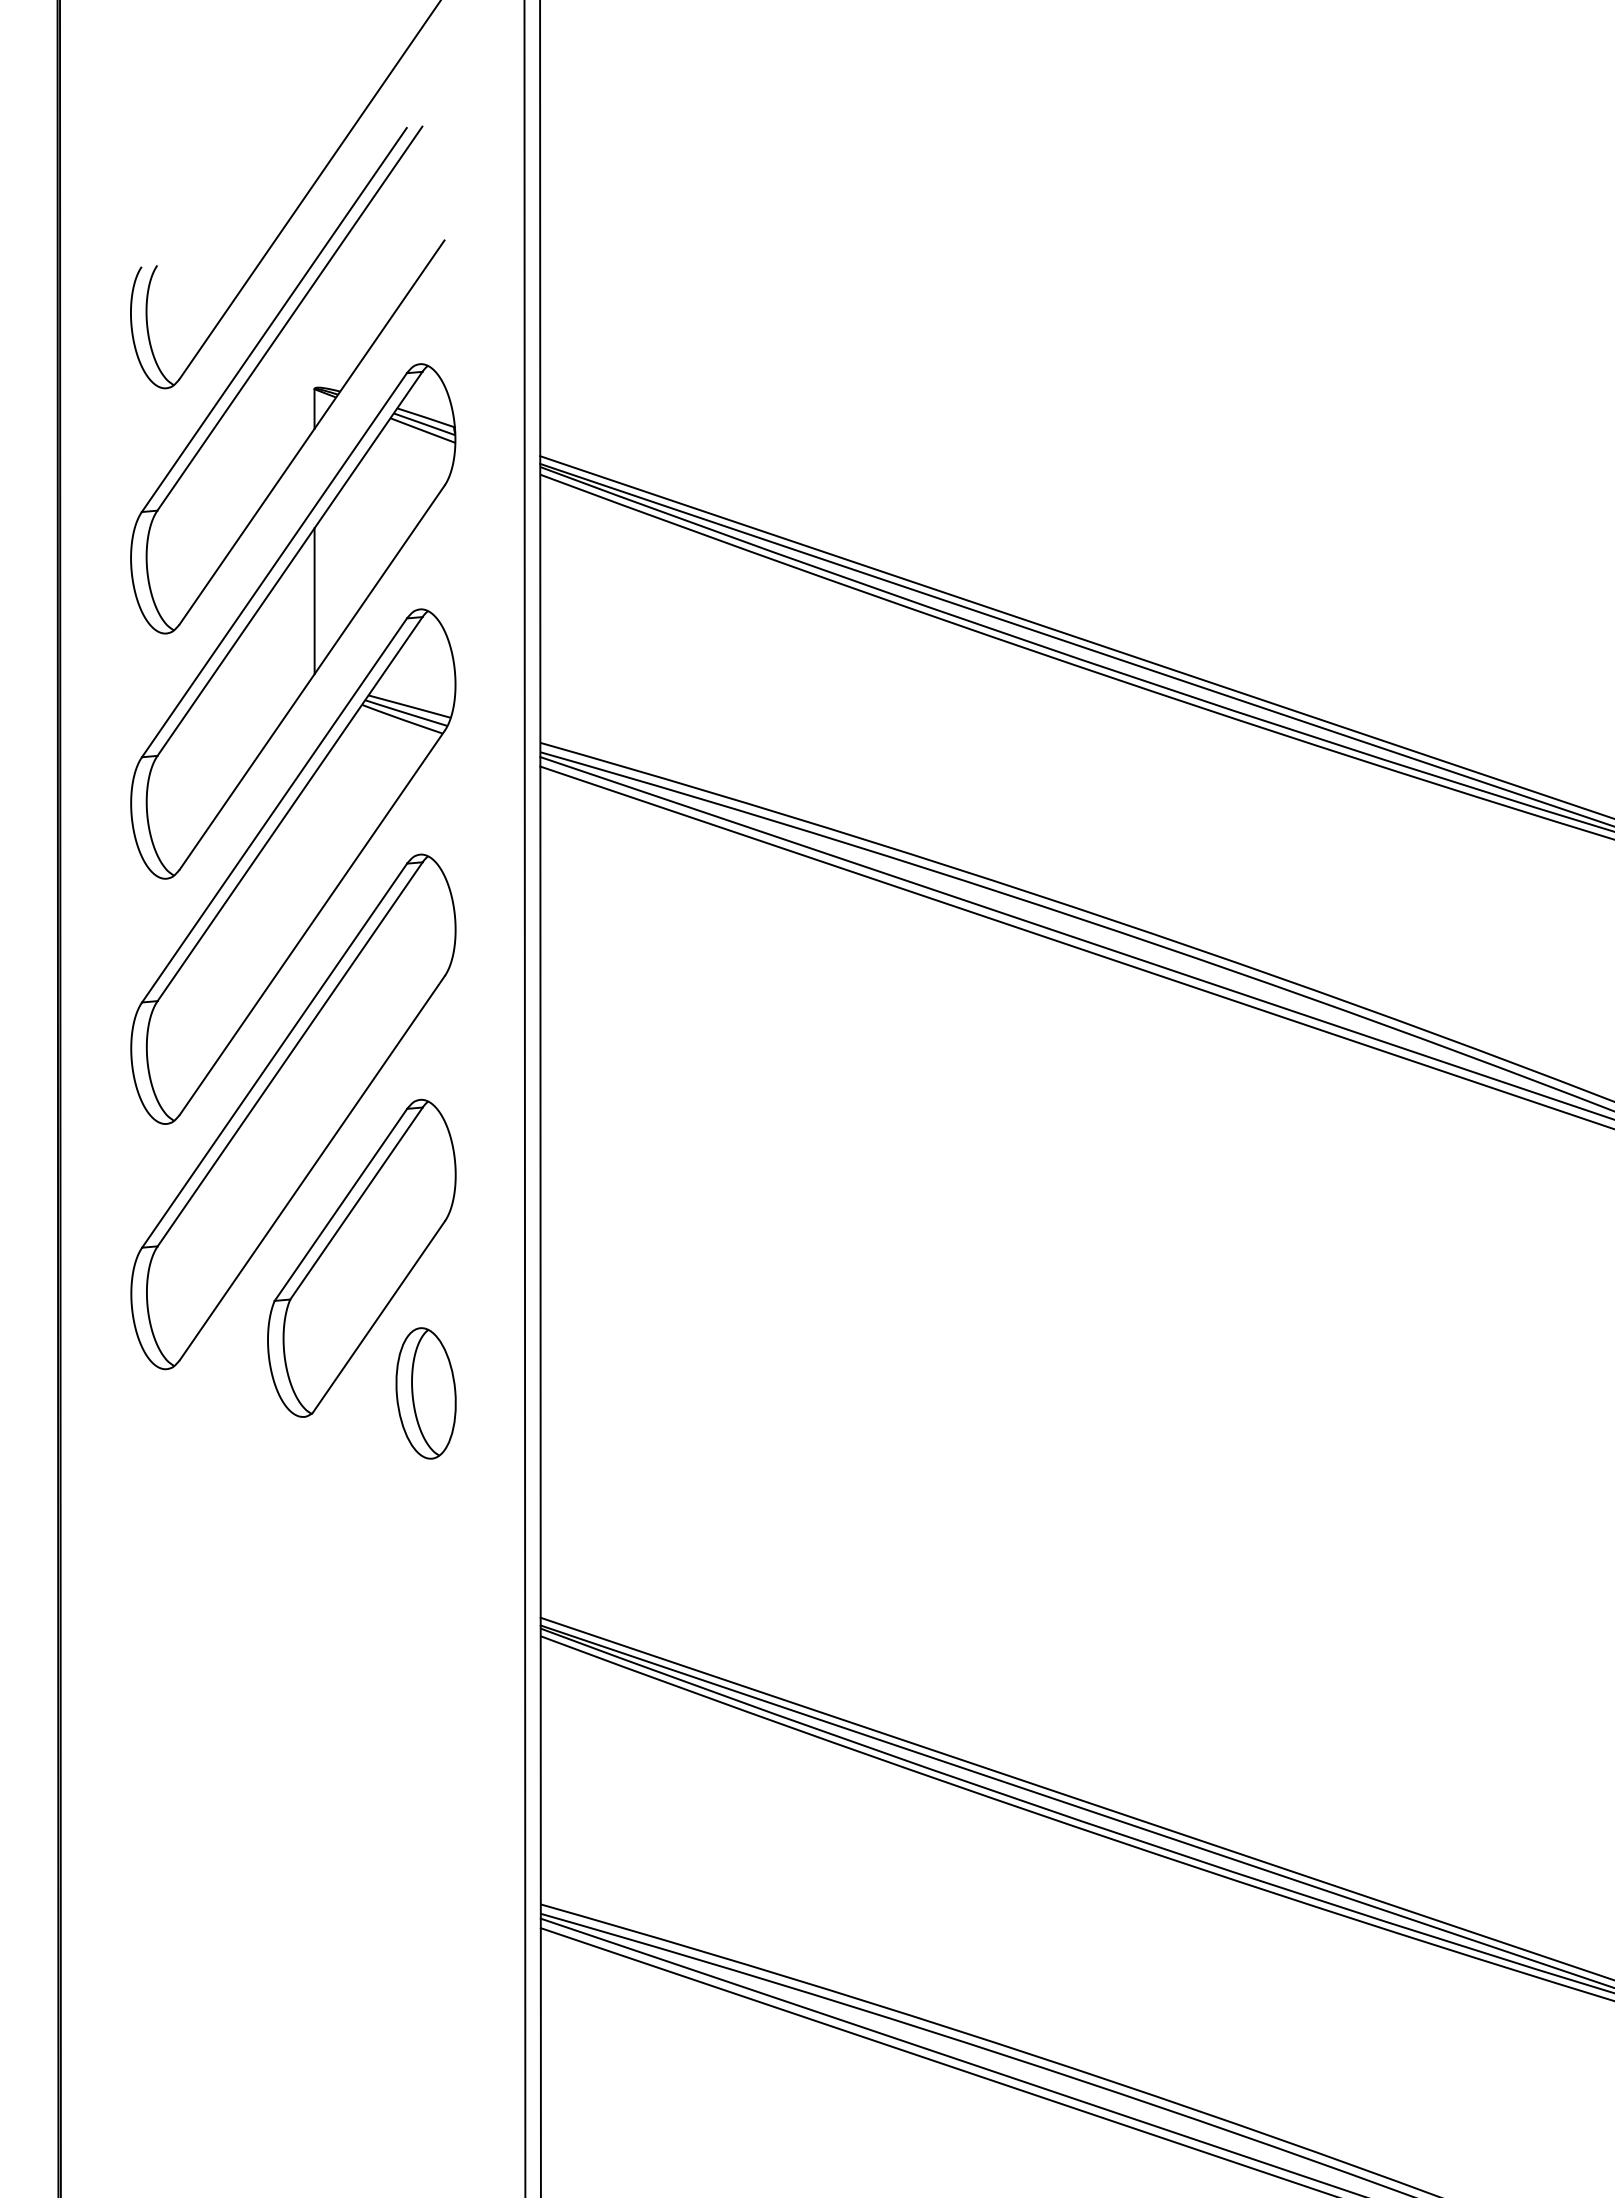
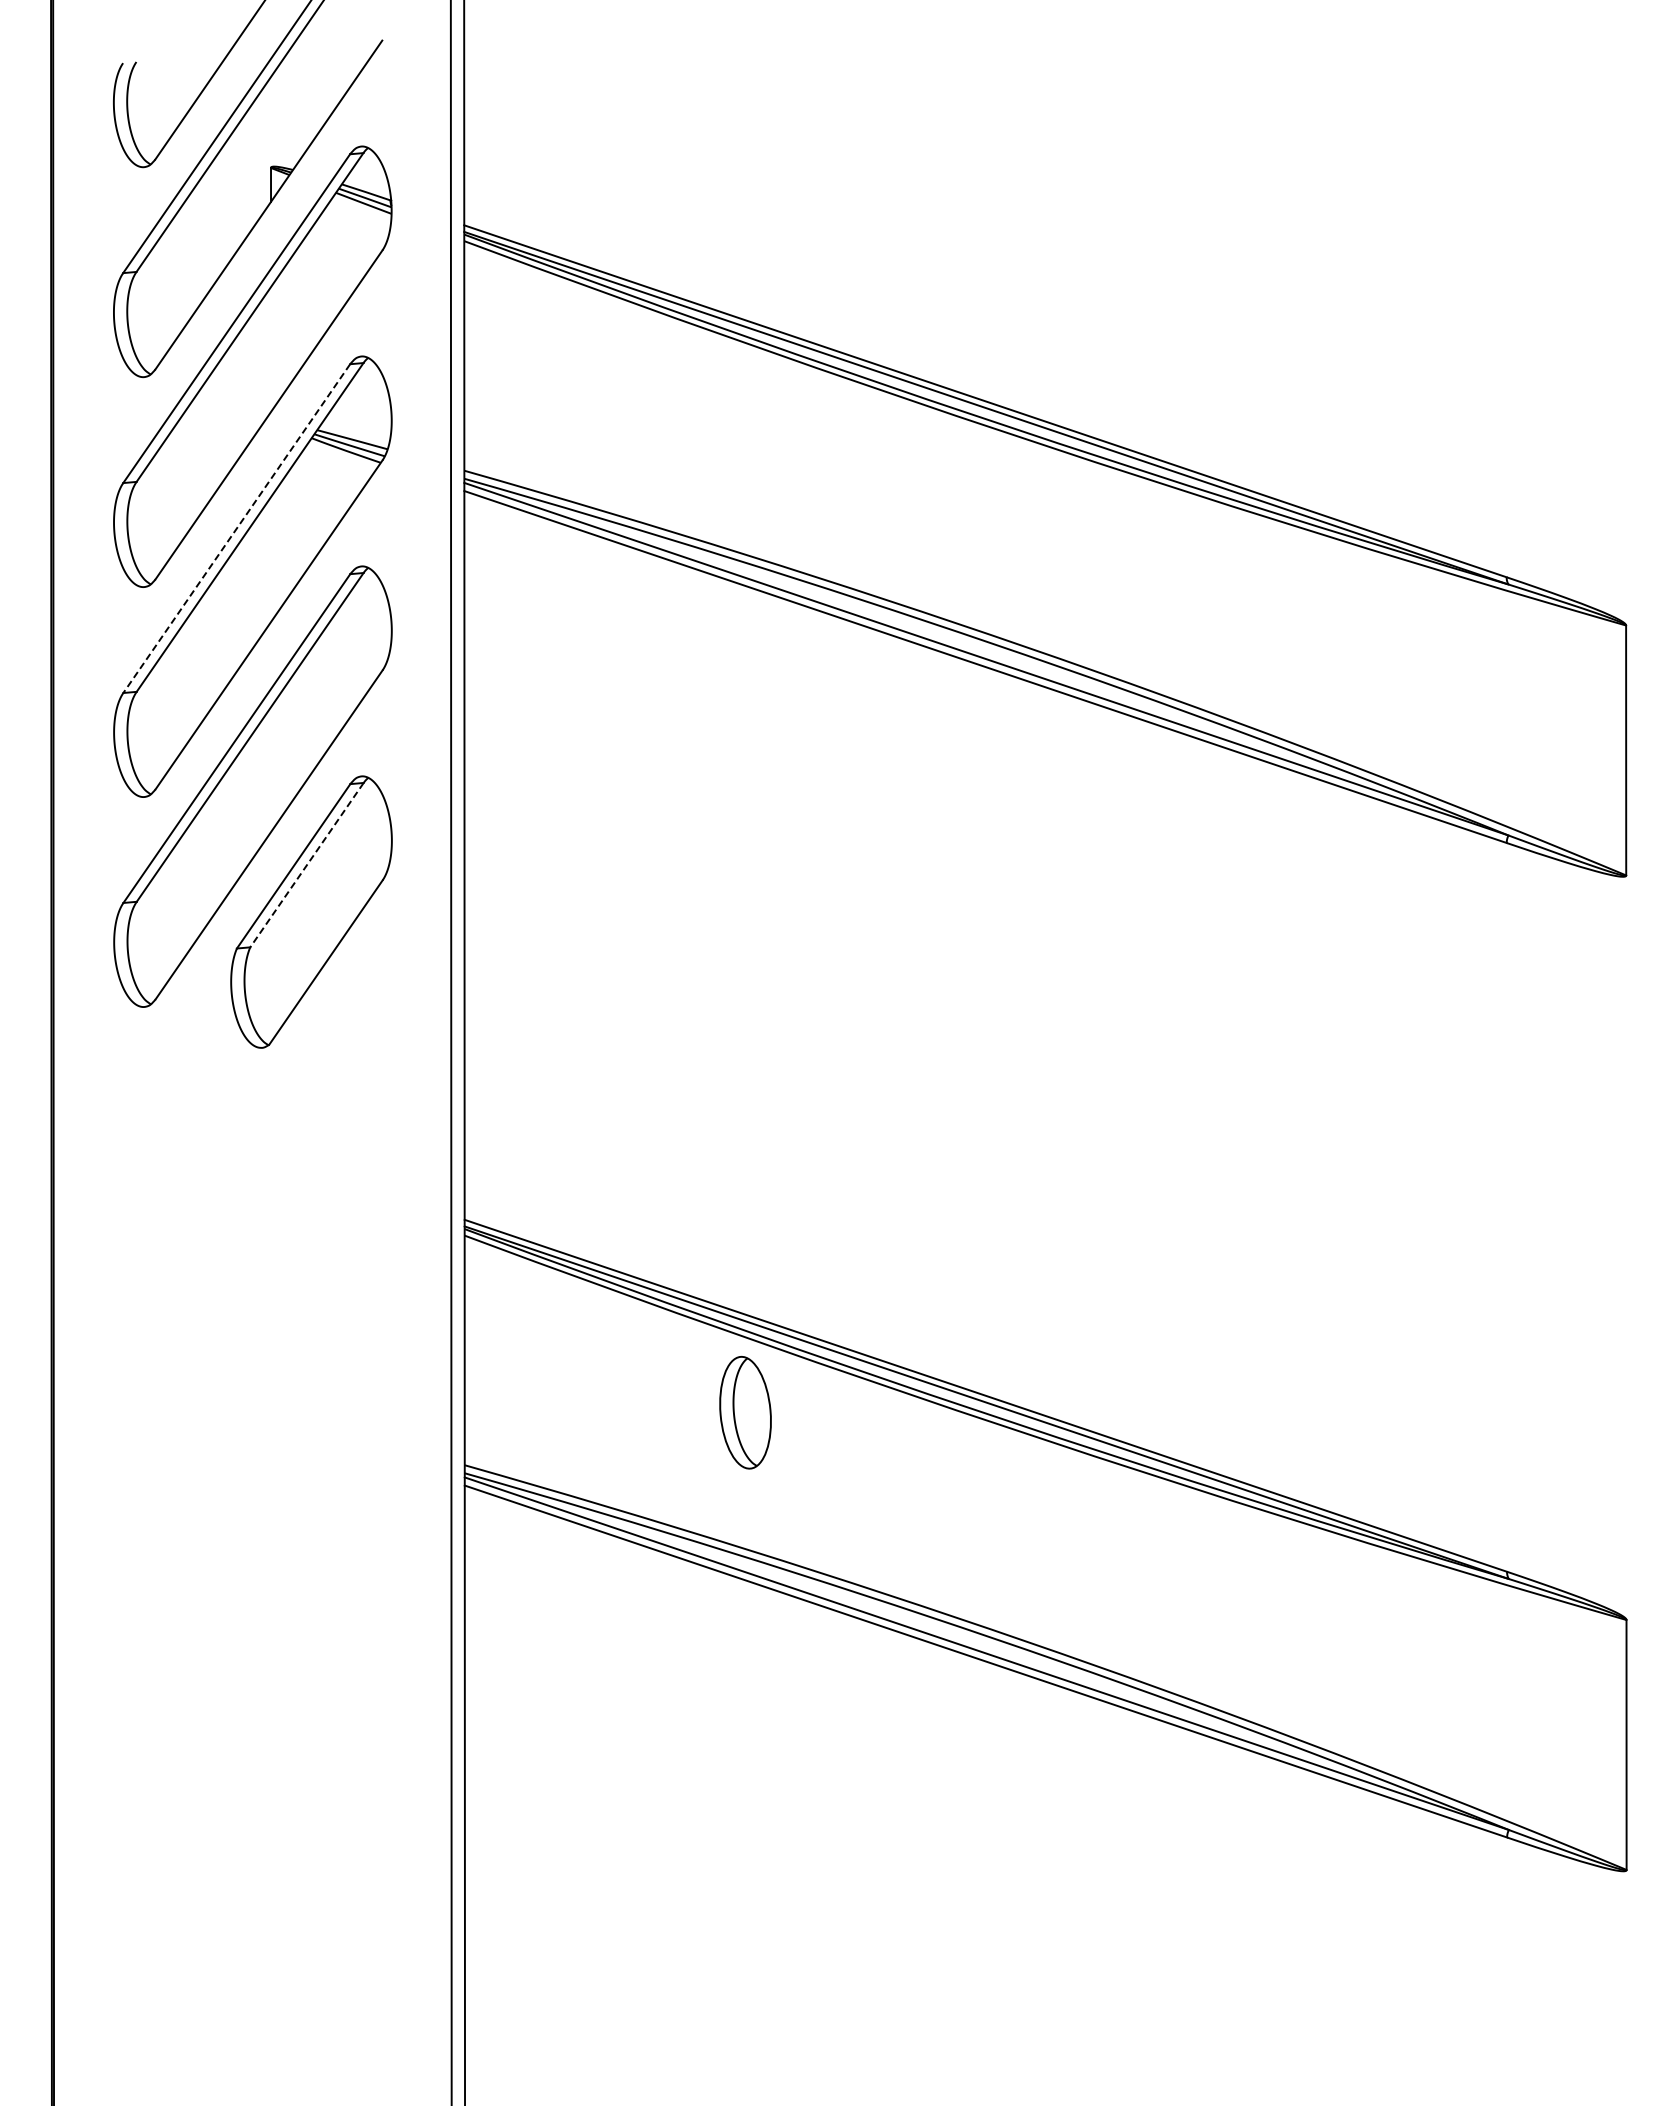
line: (315, 601) -> (271, 349), removed
line: (274, 810) -> (236, 528), solid -> dashed
line: (355, 1203) -> (306, 865), solid -> dashed
part: (426, 1393) -> (745, 1412), moved

